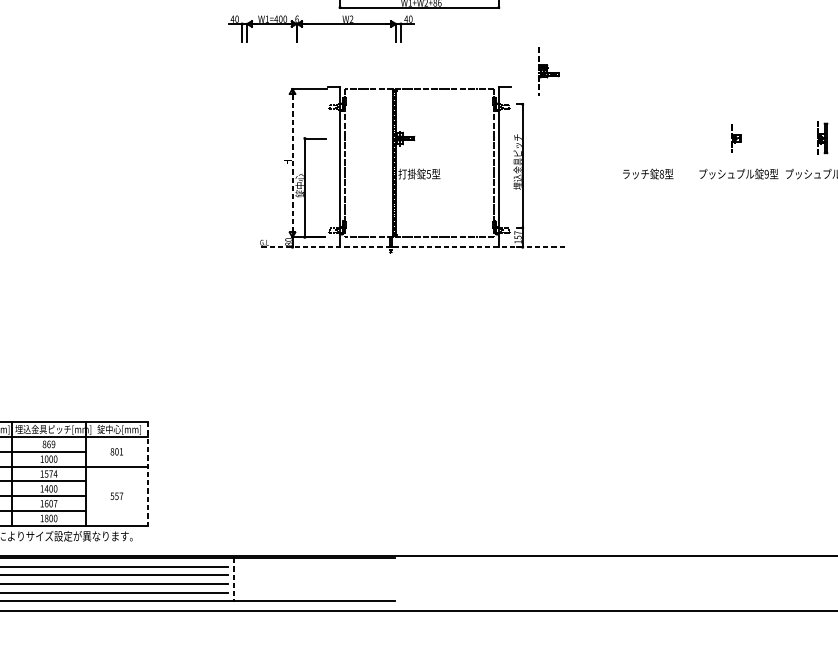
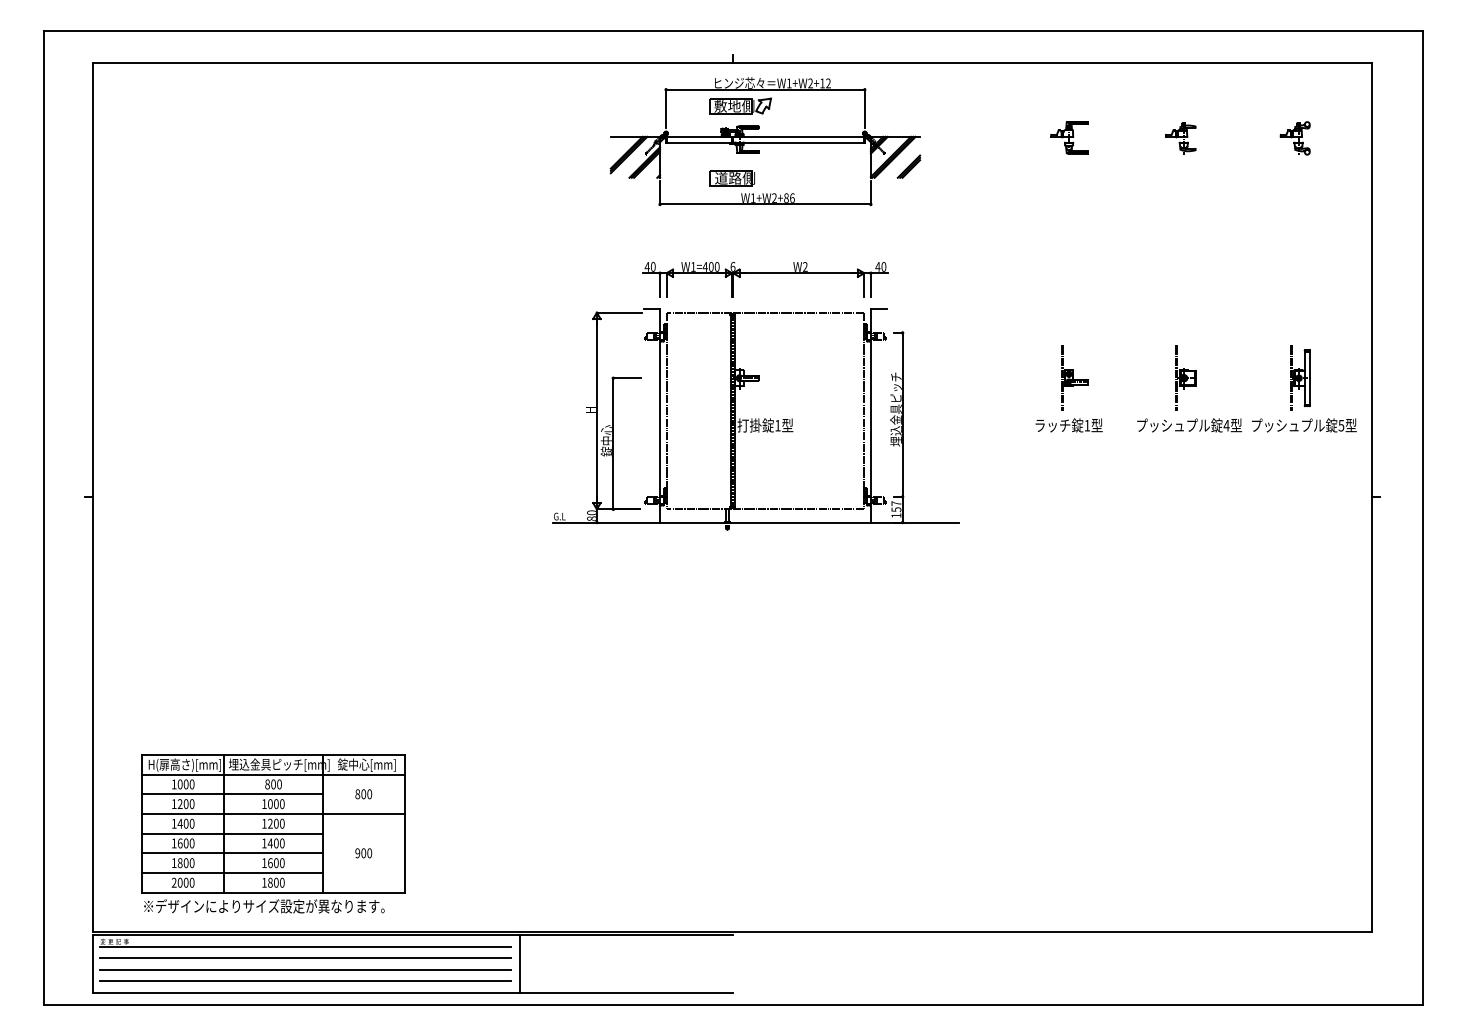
part: (321, 28) -> (765, 279), moved
part: (548, 70) -> (1074, 377), moved
part: (735, 137) -> (1185, 377), size x1.67
part: (822, 137) -> (1300, 377), size x1.43
line: (292, 163) -> (596, 411), dashed -> solid
text: (428, 174) -> (777, 425), 5 -> 1
text: (662, 174) -> (1087, 425), 8 -> 1
text: (766, 174) -> (1226, 425), 9 -> 4
line: (411, 247) -> (755, 522), dashed -> solid
text: (51, 444) -> (276, 784), 869 -> 800
text: (121, 451) -> (369, 794), 801 -> 800
text: (51, 473) -> (276, 823), 1574 -> 1200
line: (147, 473) -> (404, 823), dashed -> solid
text: (116, 496) -> (363, 853), 557 -> 900
text: (55, 503) -> (282, 863), 1607 -> 1600
line: (234, 579) -> (519, 963), dashed -> solid

